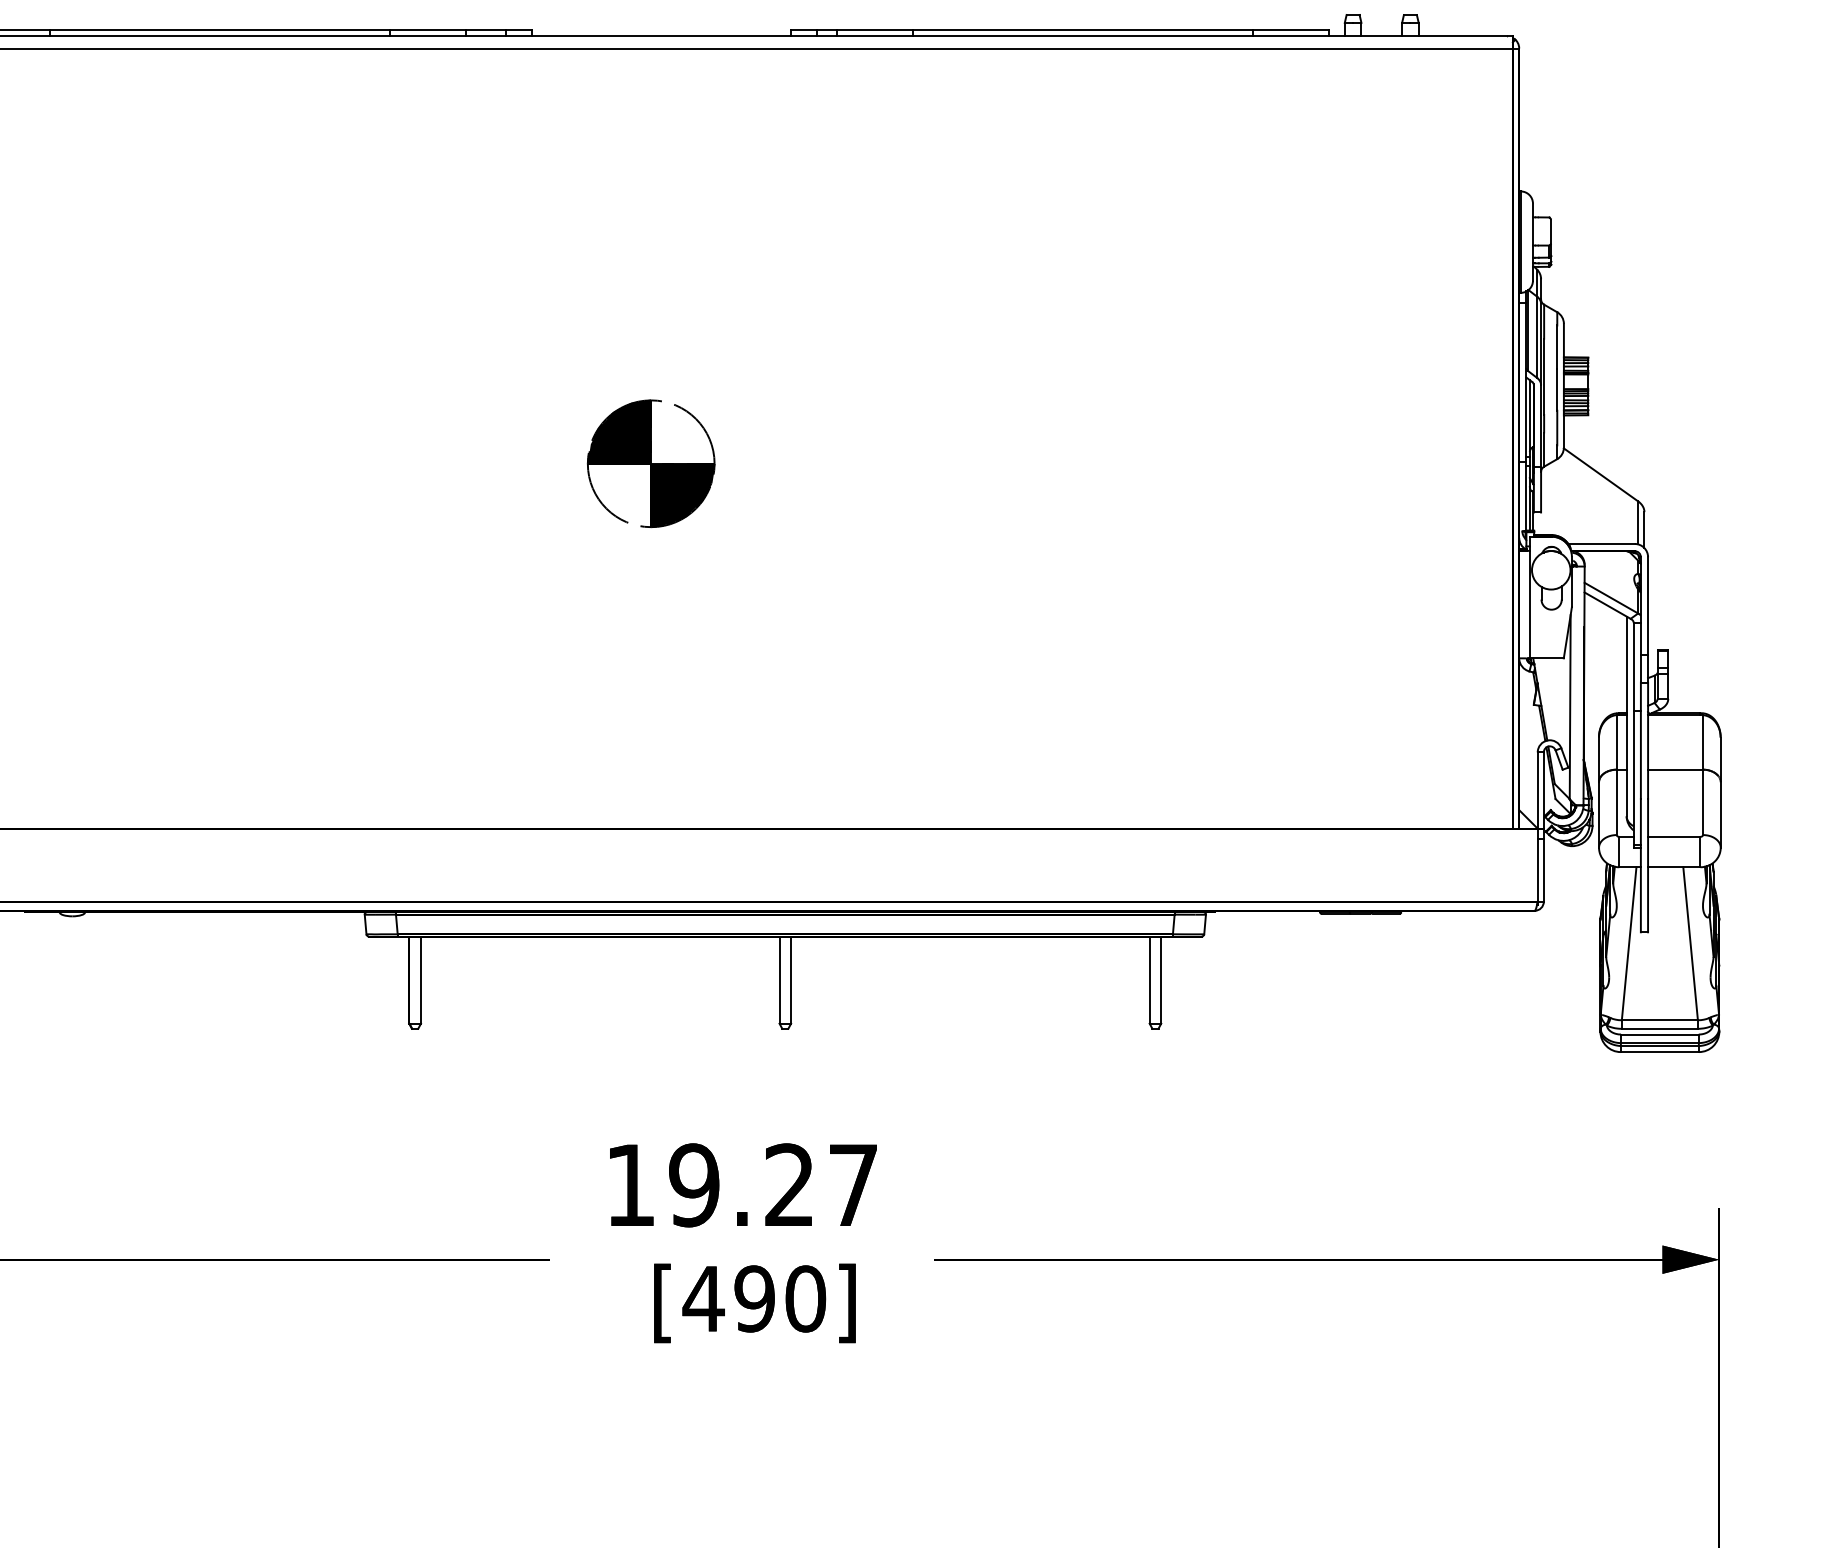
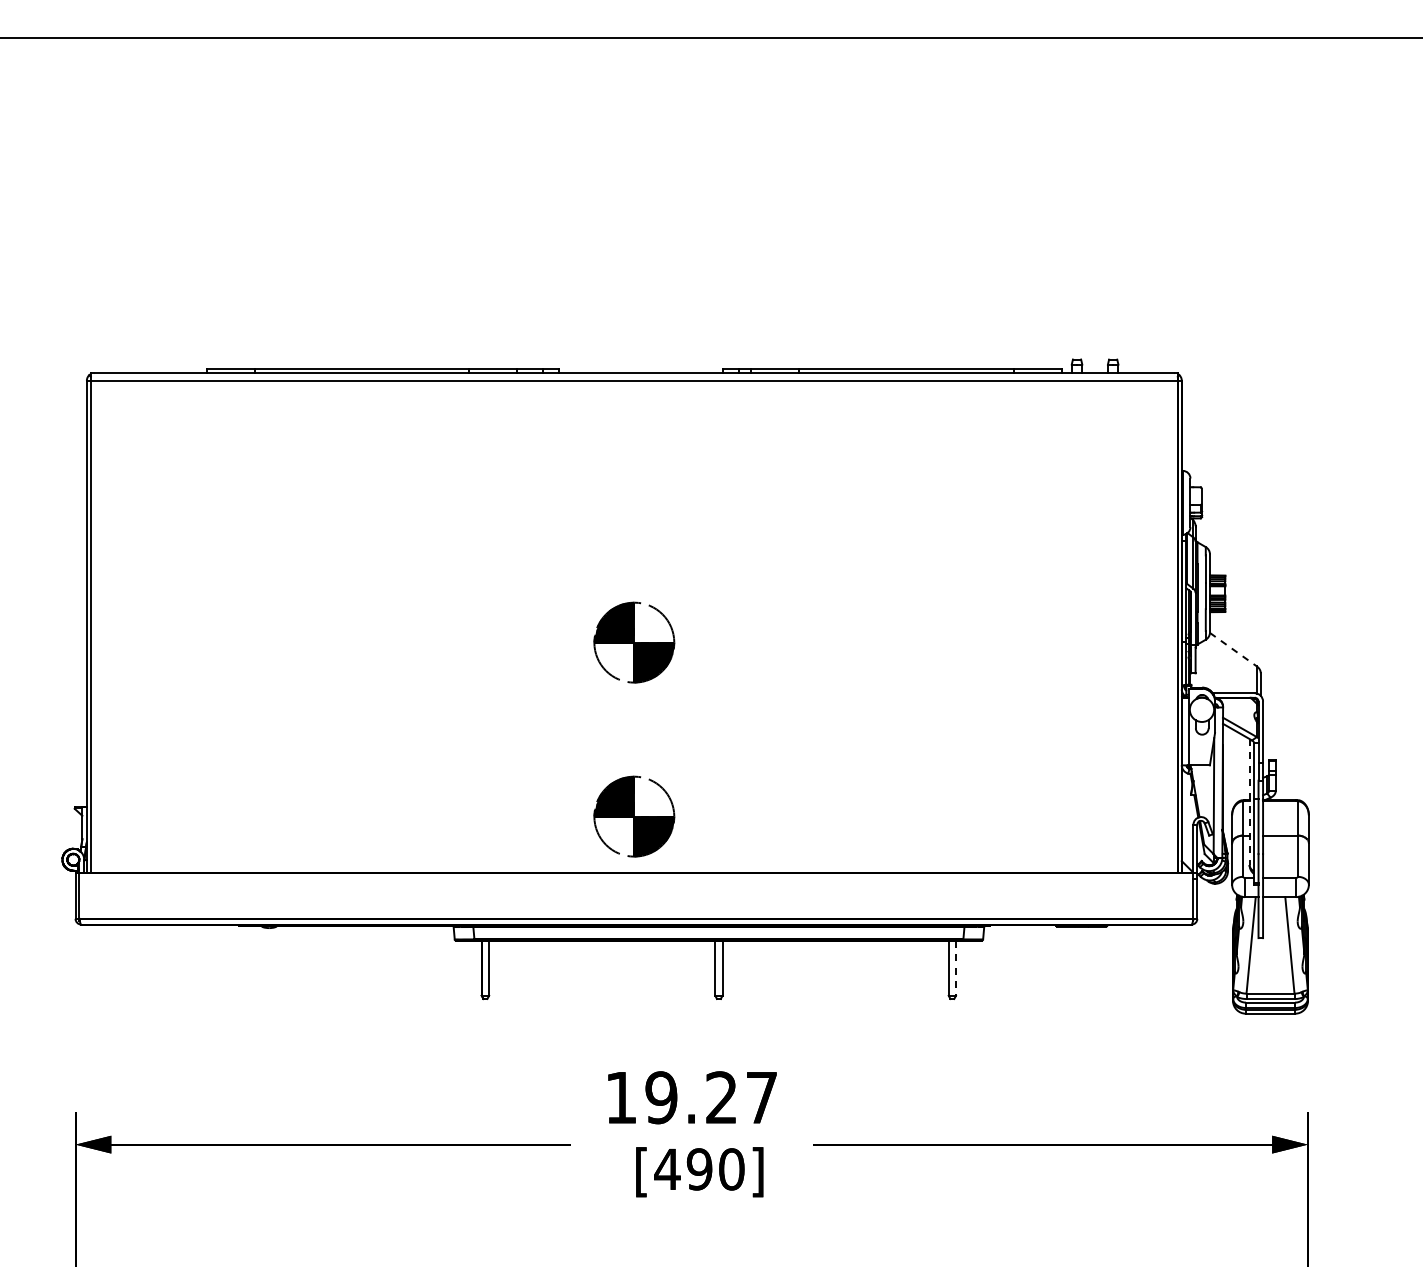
line: (1601, 474) -> (1233, 649), solid -> dashed
line: (1626, 717) -> (1249, 802), solid -> dashed
part: (651, 739) -> (634, 816), added
line: (1162, 980) -> (956, 968), solid -> dashed

